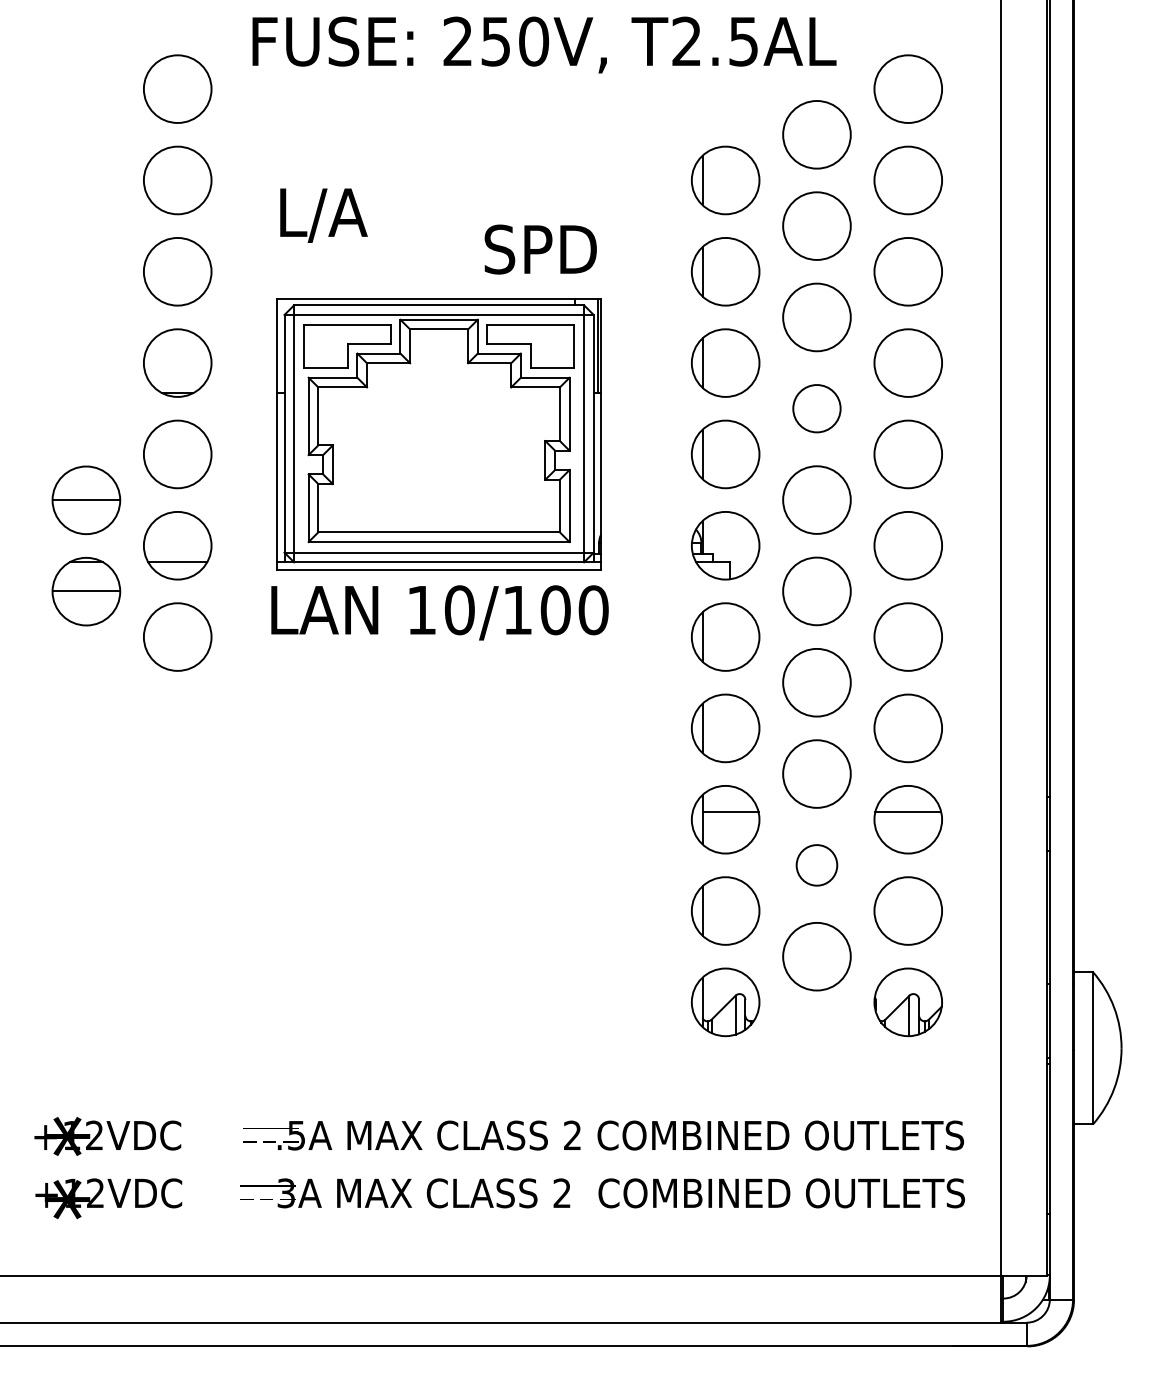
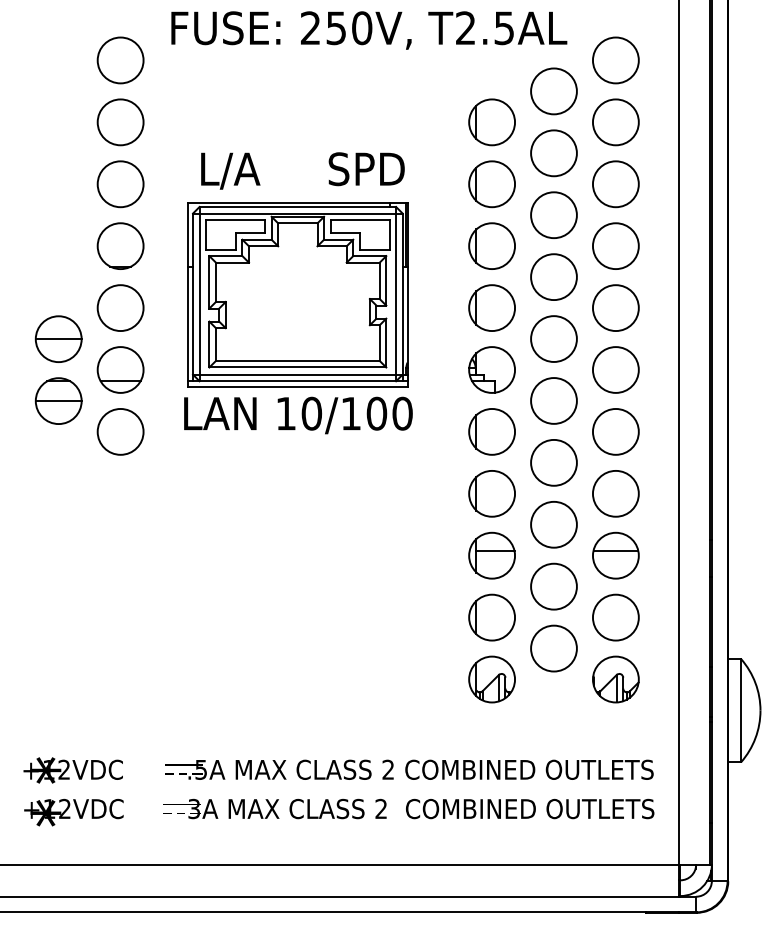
text: (323, 214) -> (230, 170), moved
circle: (816, 407) -> (553, 276), size x1.43
circle: (816, 865) -> (553, 586), size x1.67

